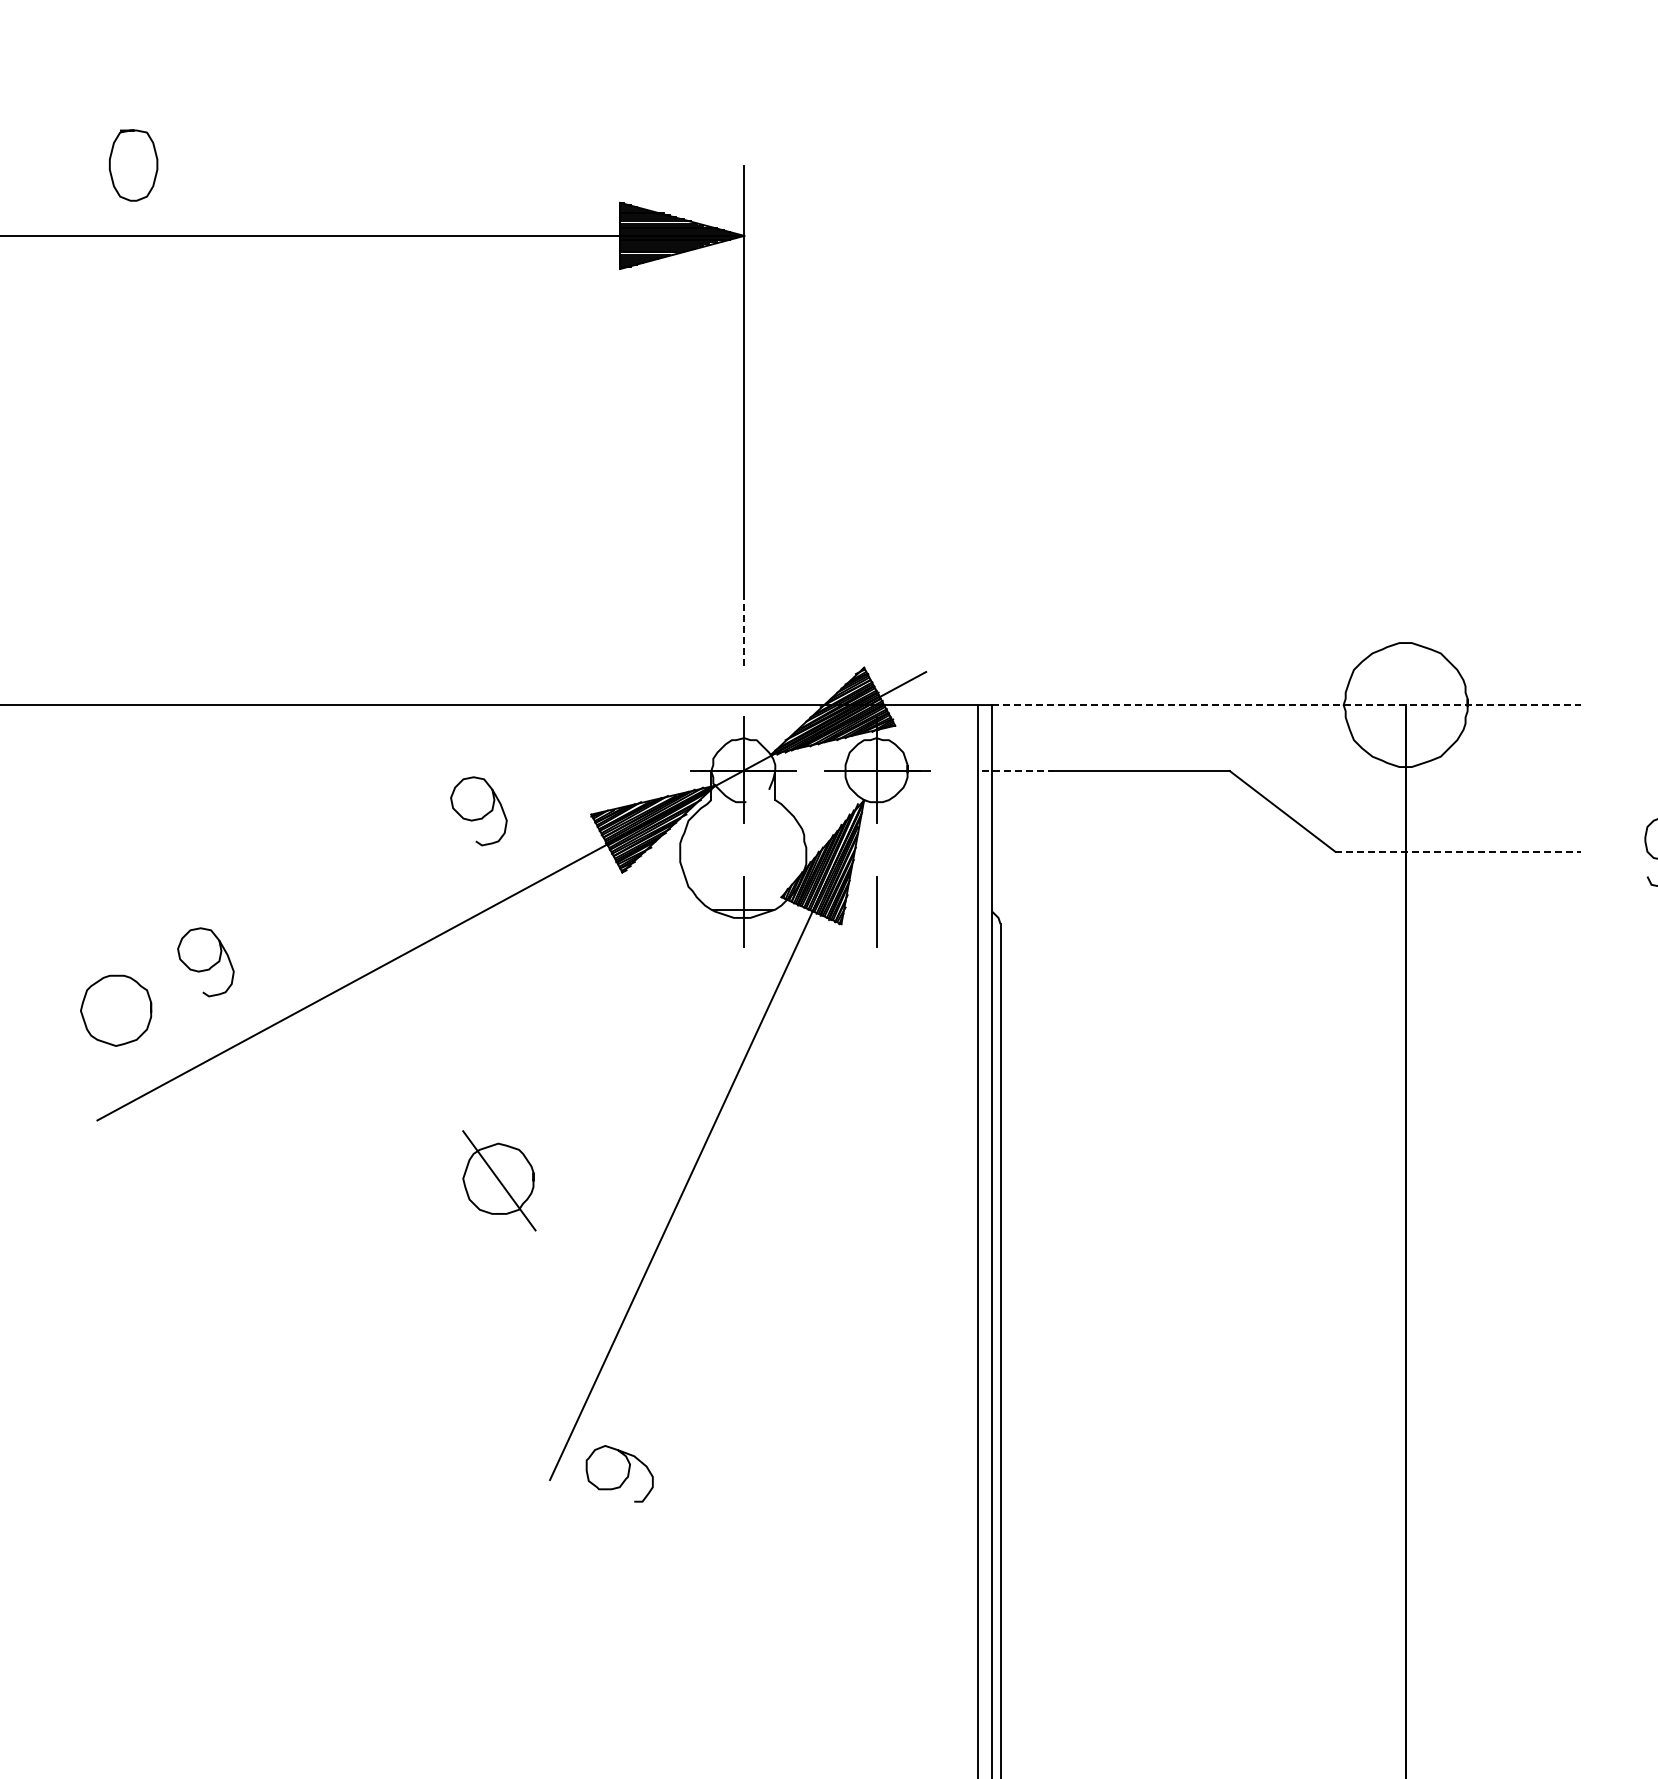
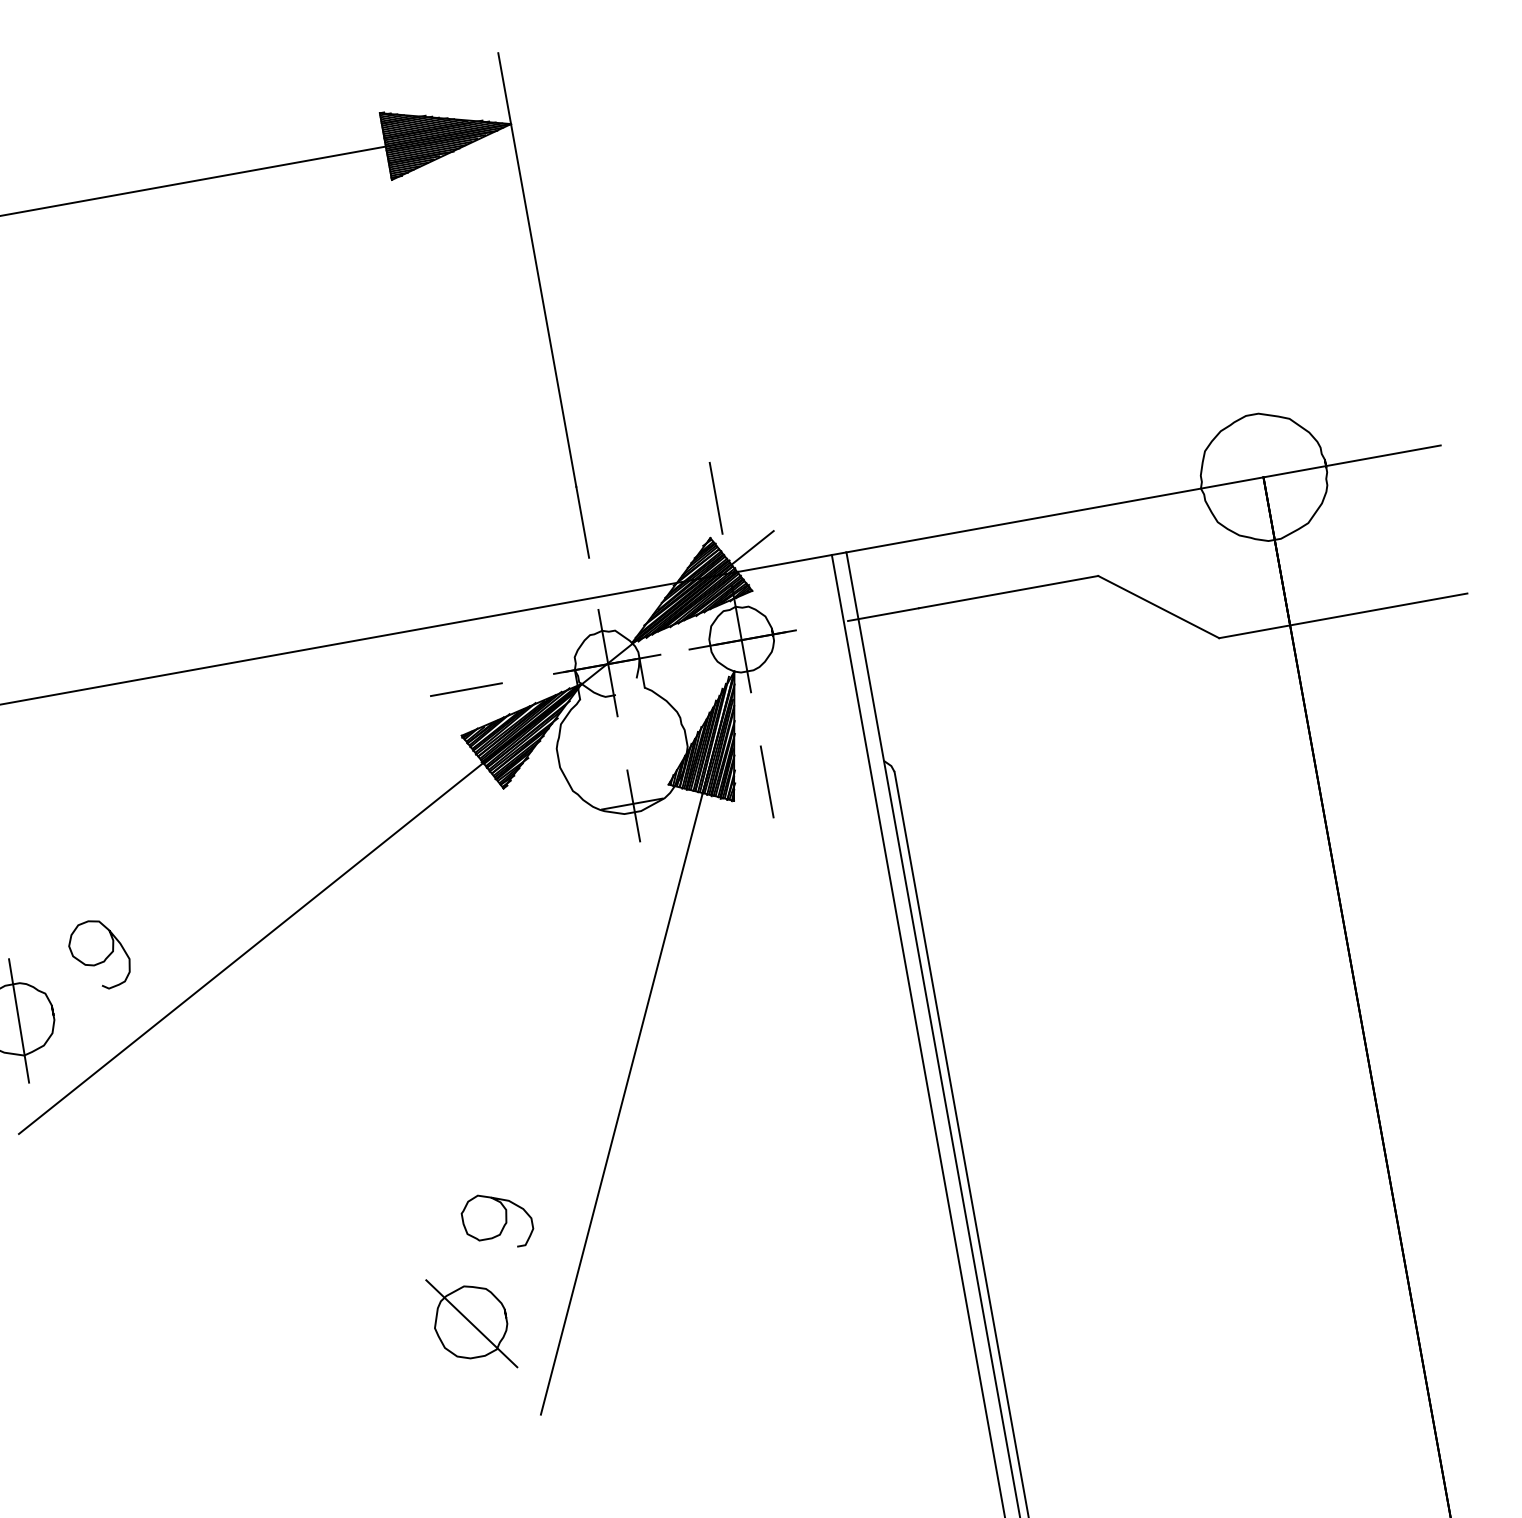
line: (744, 630) -> (582, 522), dashed -> solid
line: (876, 630) -> (716, 498), added
line: (1287, 705) -> (1144, 499), dashed -> solid
line: (603, 771) -> (466, 690), added
line: (1017, 771) -> (883, 614), dashed -> solid
curve: (483, 815) -> (353, 756), removed
line: (1458, 851) -> (1343, 615), dashed -> solid
line: (117, 1011) -> (19, 1020), added
part: (499, 1180) -> (471, 1323), moved
curve: (625, 1478) -> (504, 1224), moved

